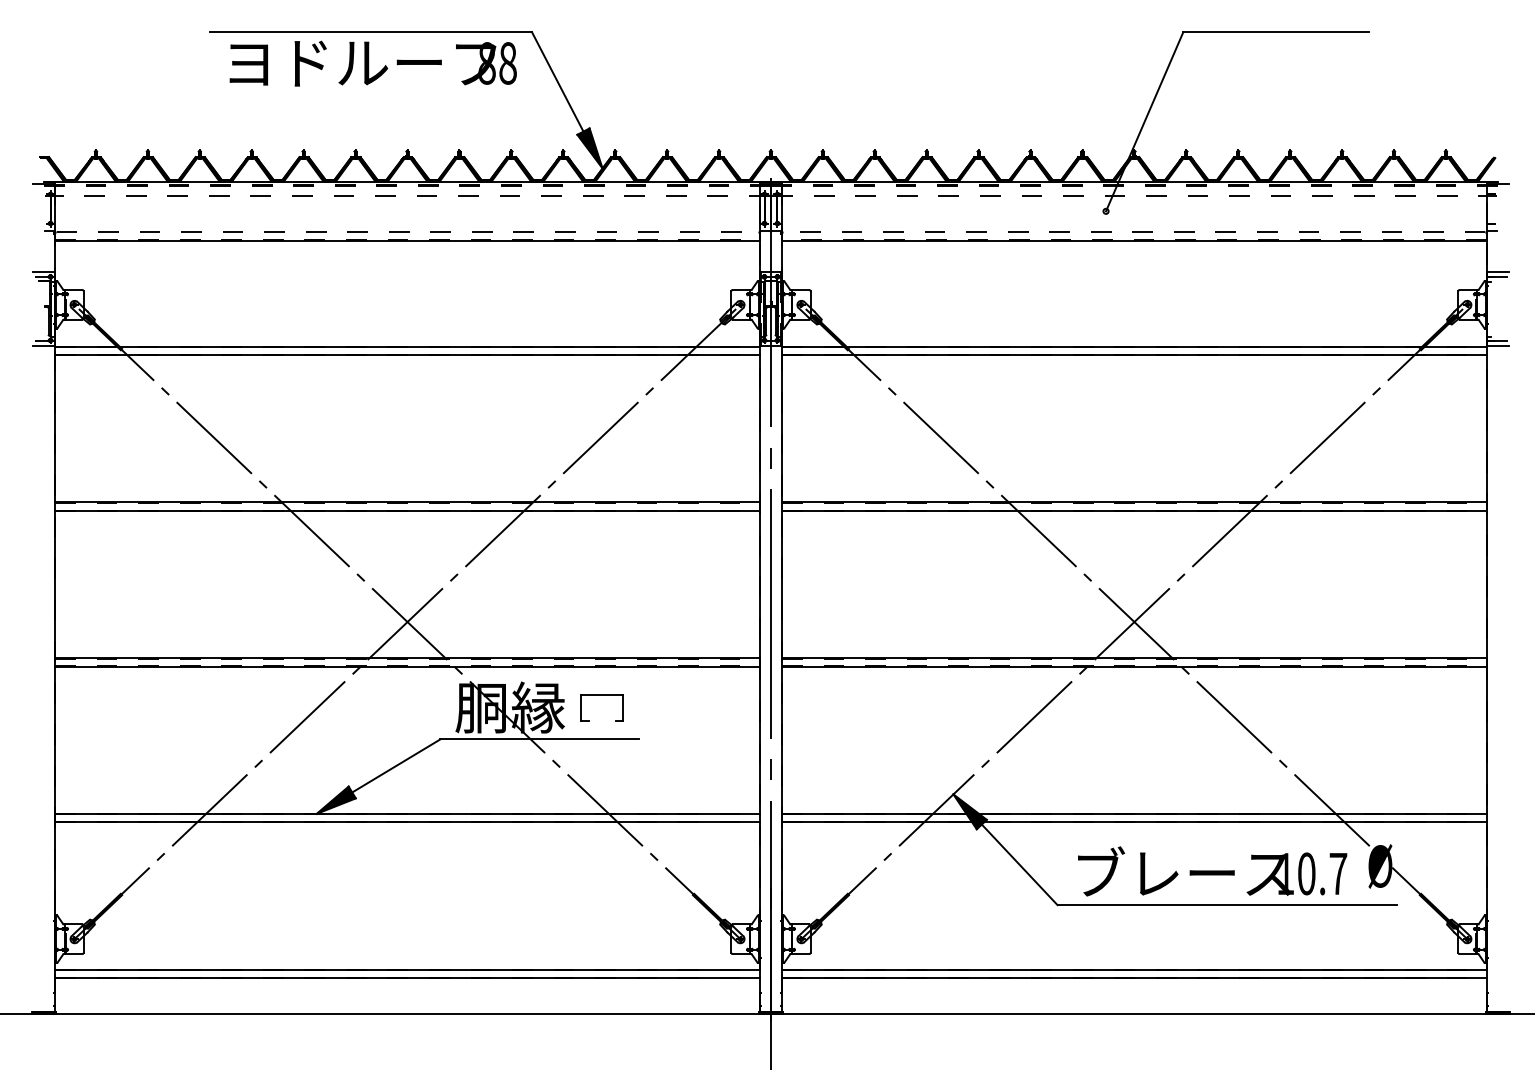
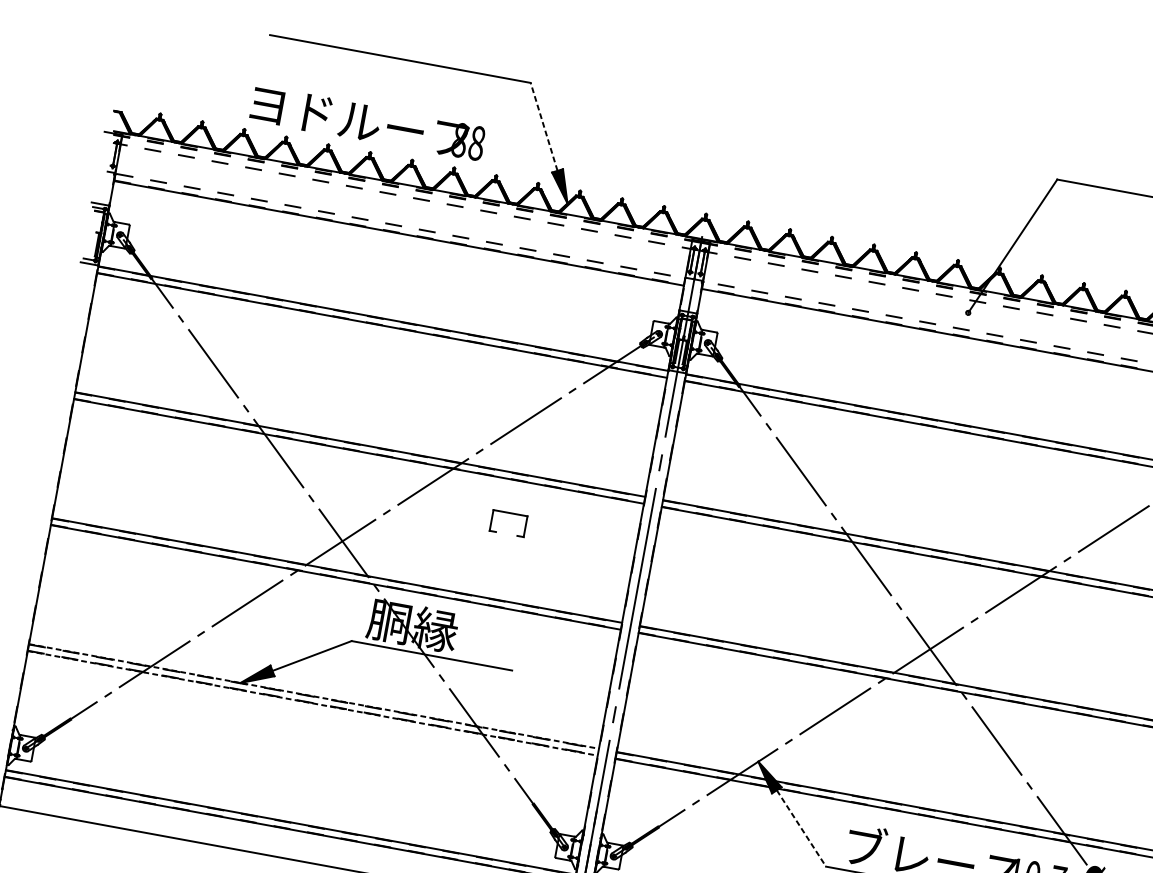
text: (372, 63) -> (367, 123), moved
line: (557, 81) -> (543, 126), solid -> dashed
part: (601, 695) -> (509, 513), moved
line: (408, 813) -> (314, 696), solid -> dashed
line: (408, 822) -> (313, 703), solid -> dashed
line: (1020, 865) -> (802, 829), solid -> dashed

